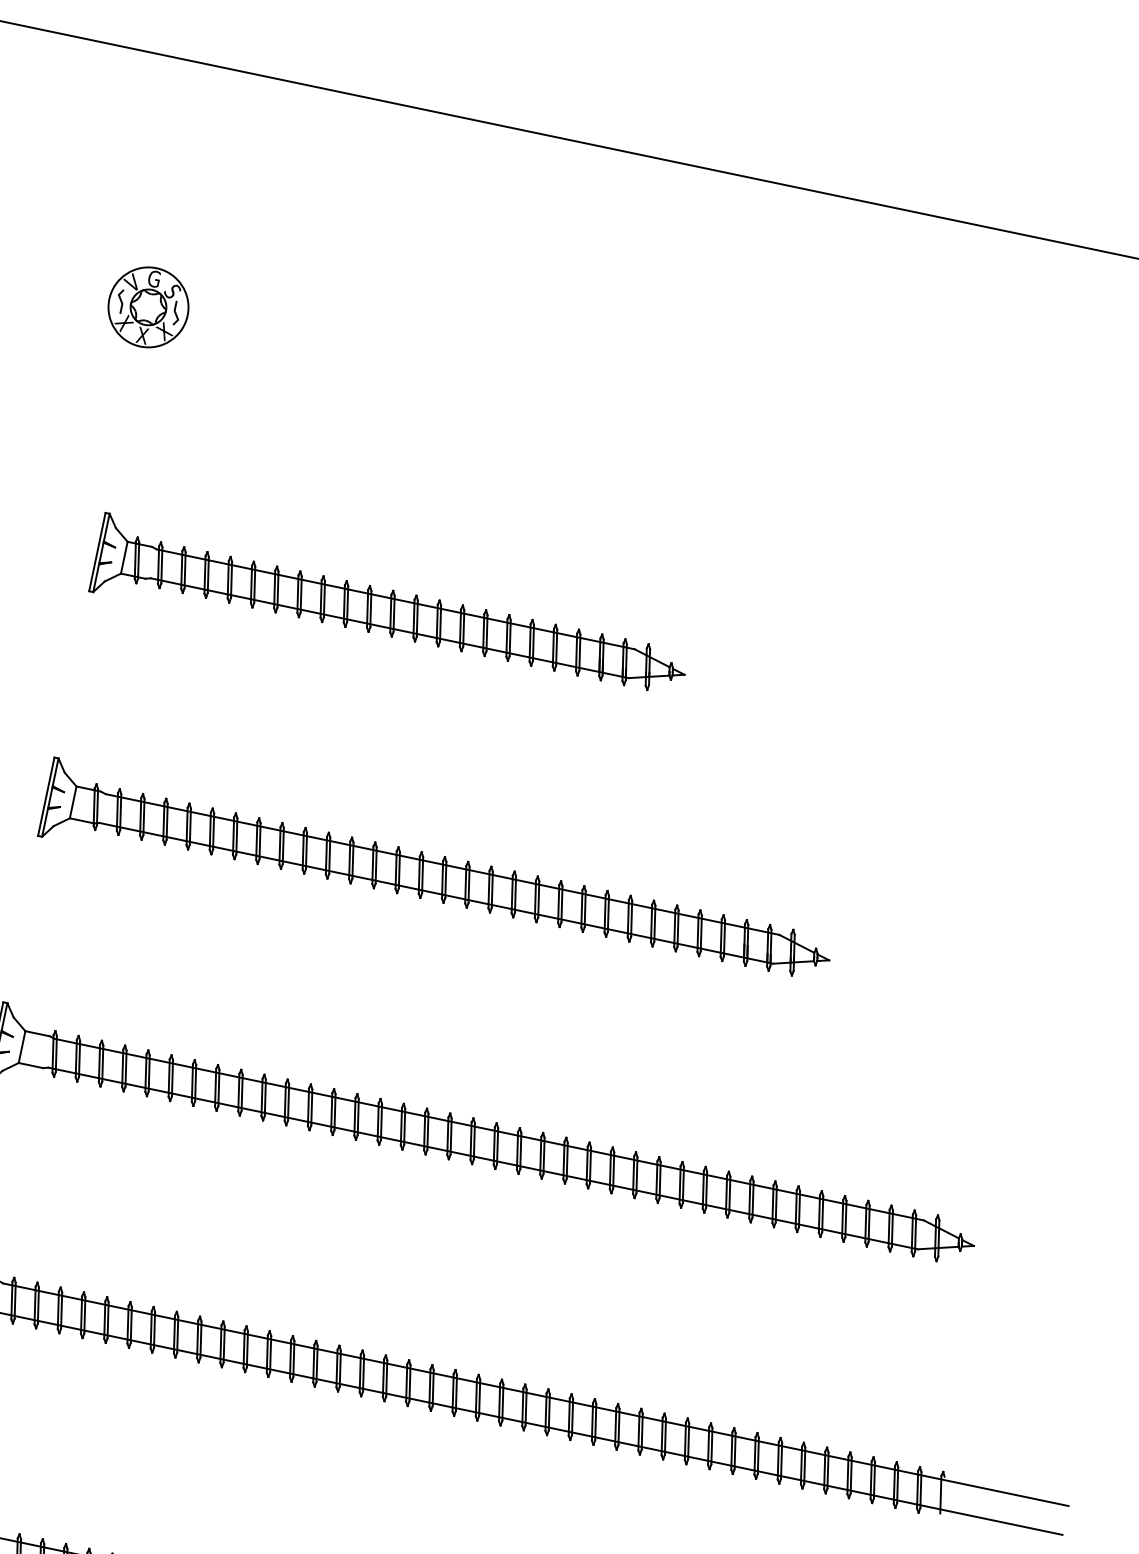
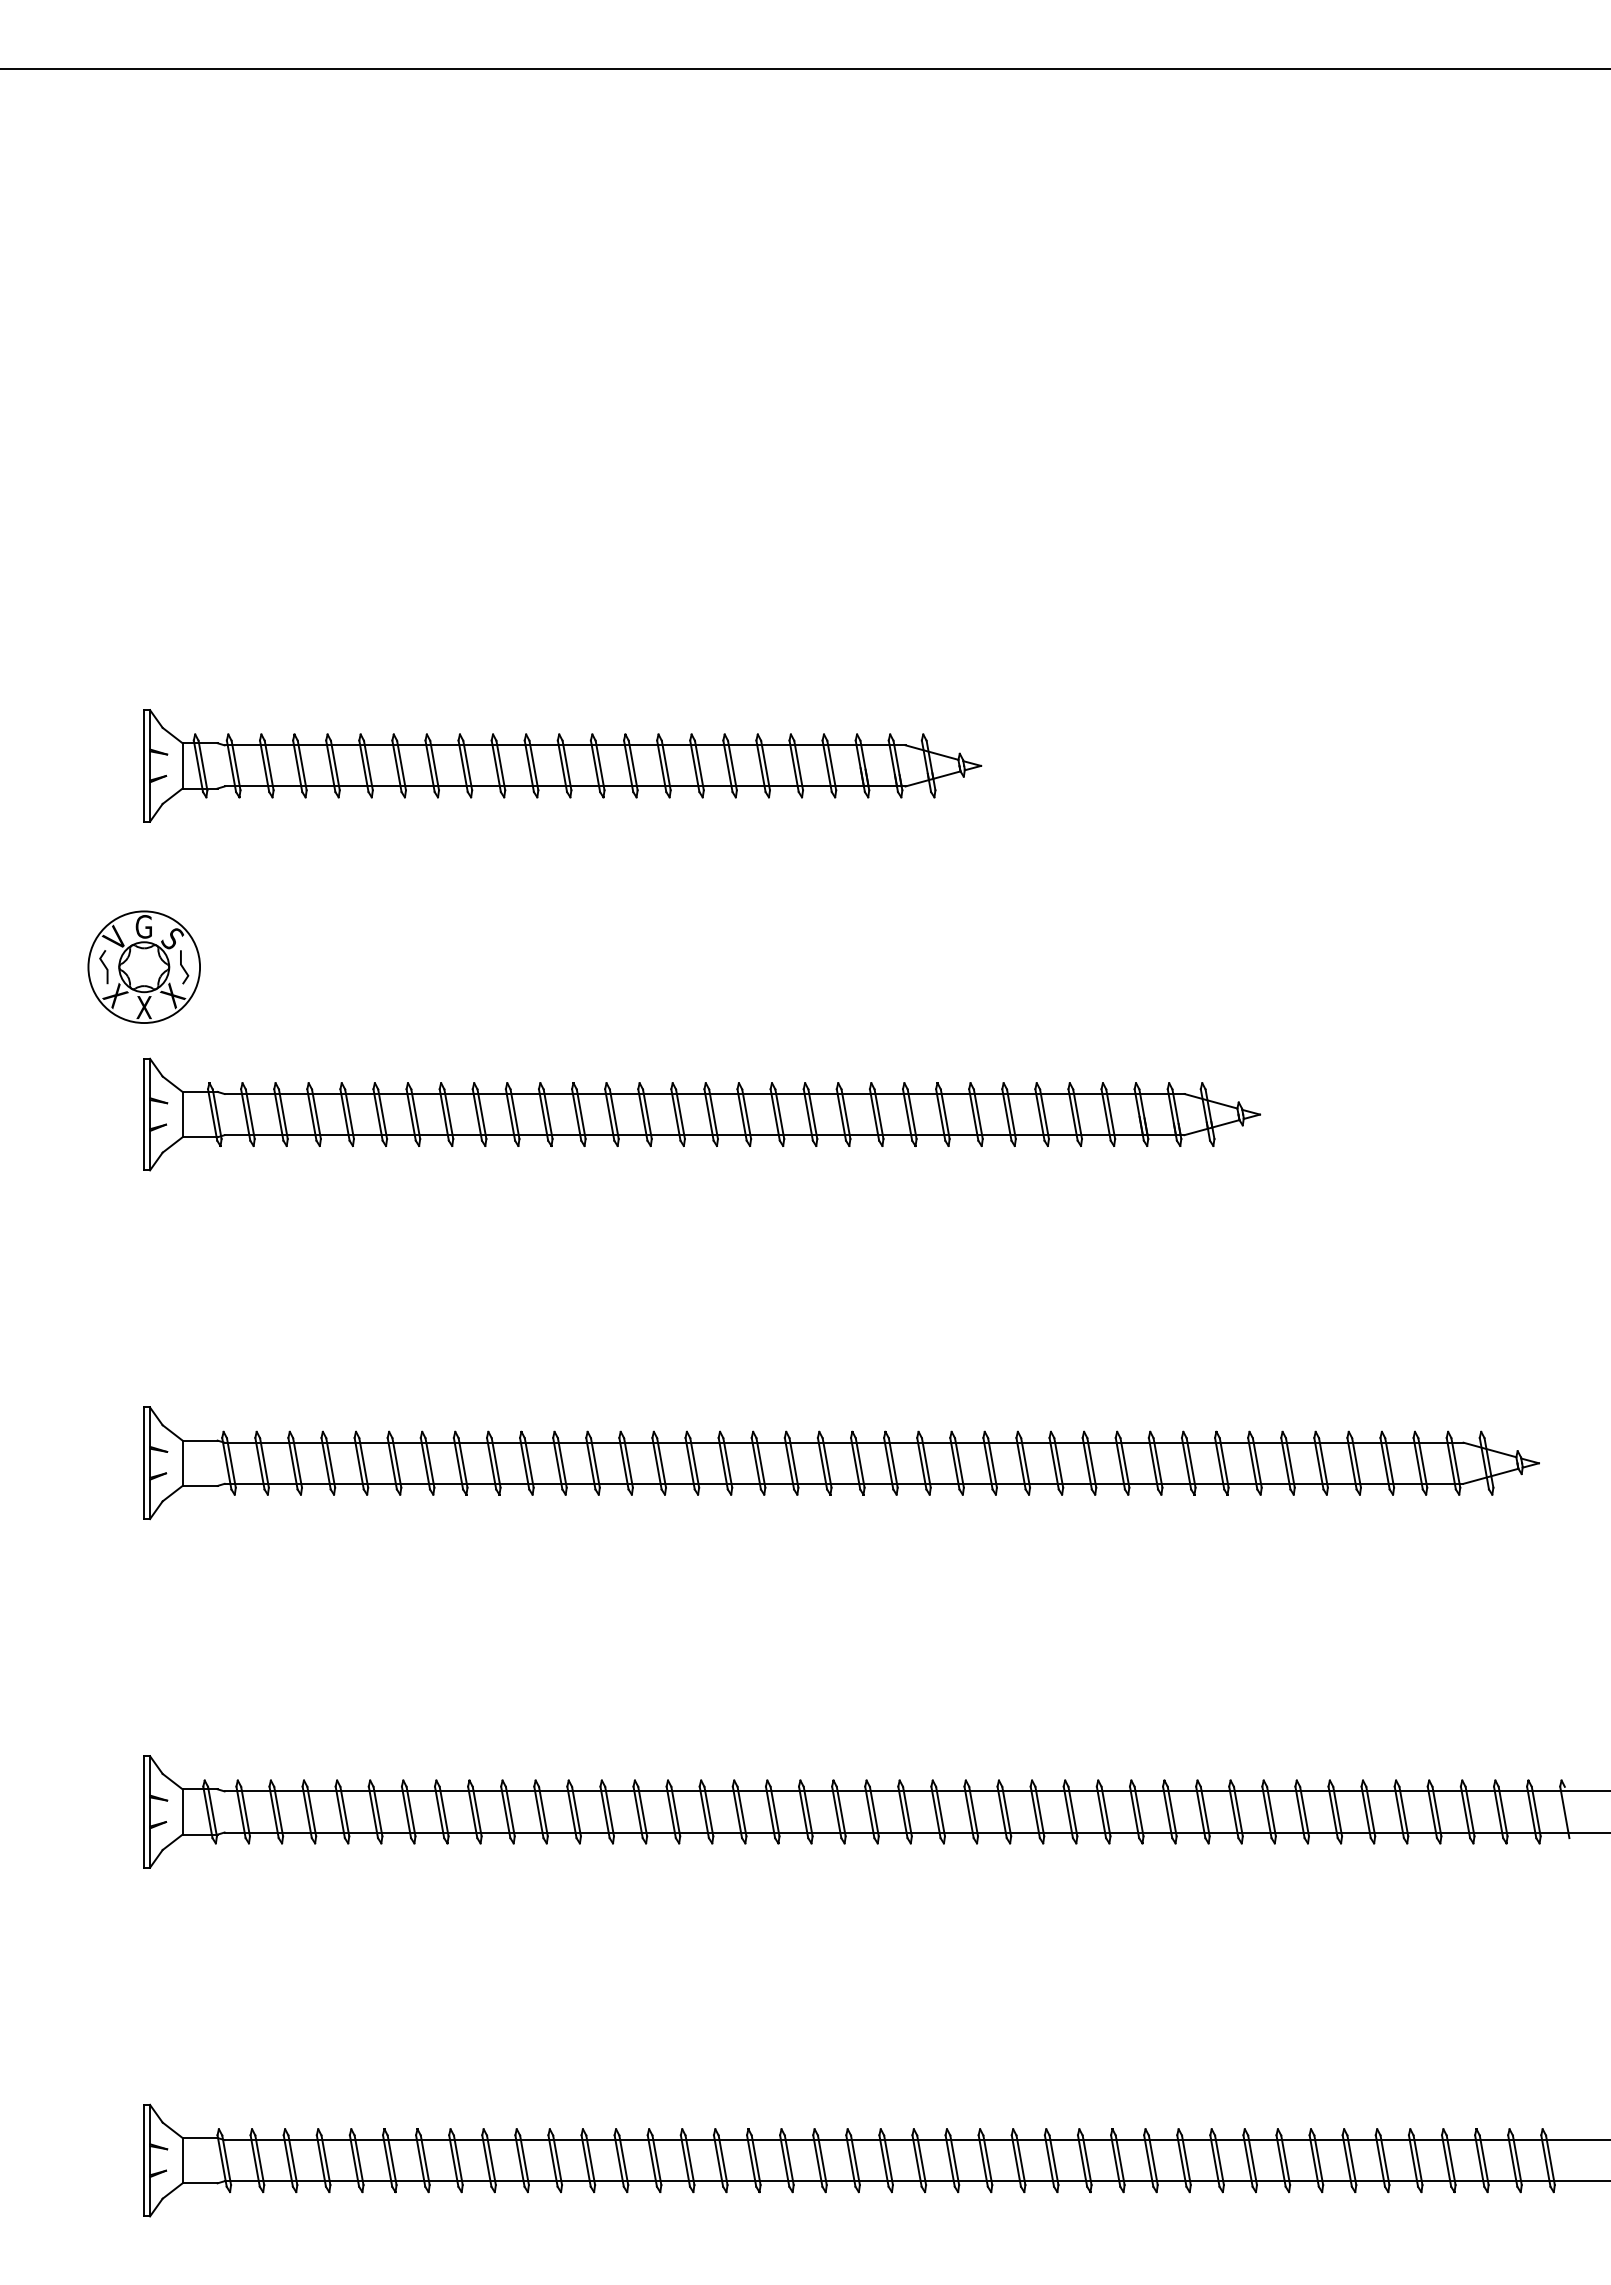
part: (148, 306) -> (143, 966), moved

